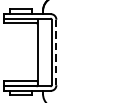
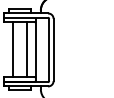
line: (14, 52) -> (13, 49), added
line: (27, 52) -> (26, 49), added
line: (56, 53) -> (53, 50), dashed -> solid

